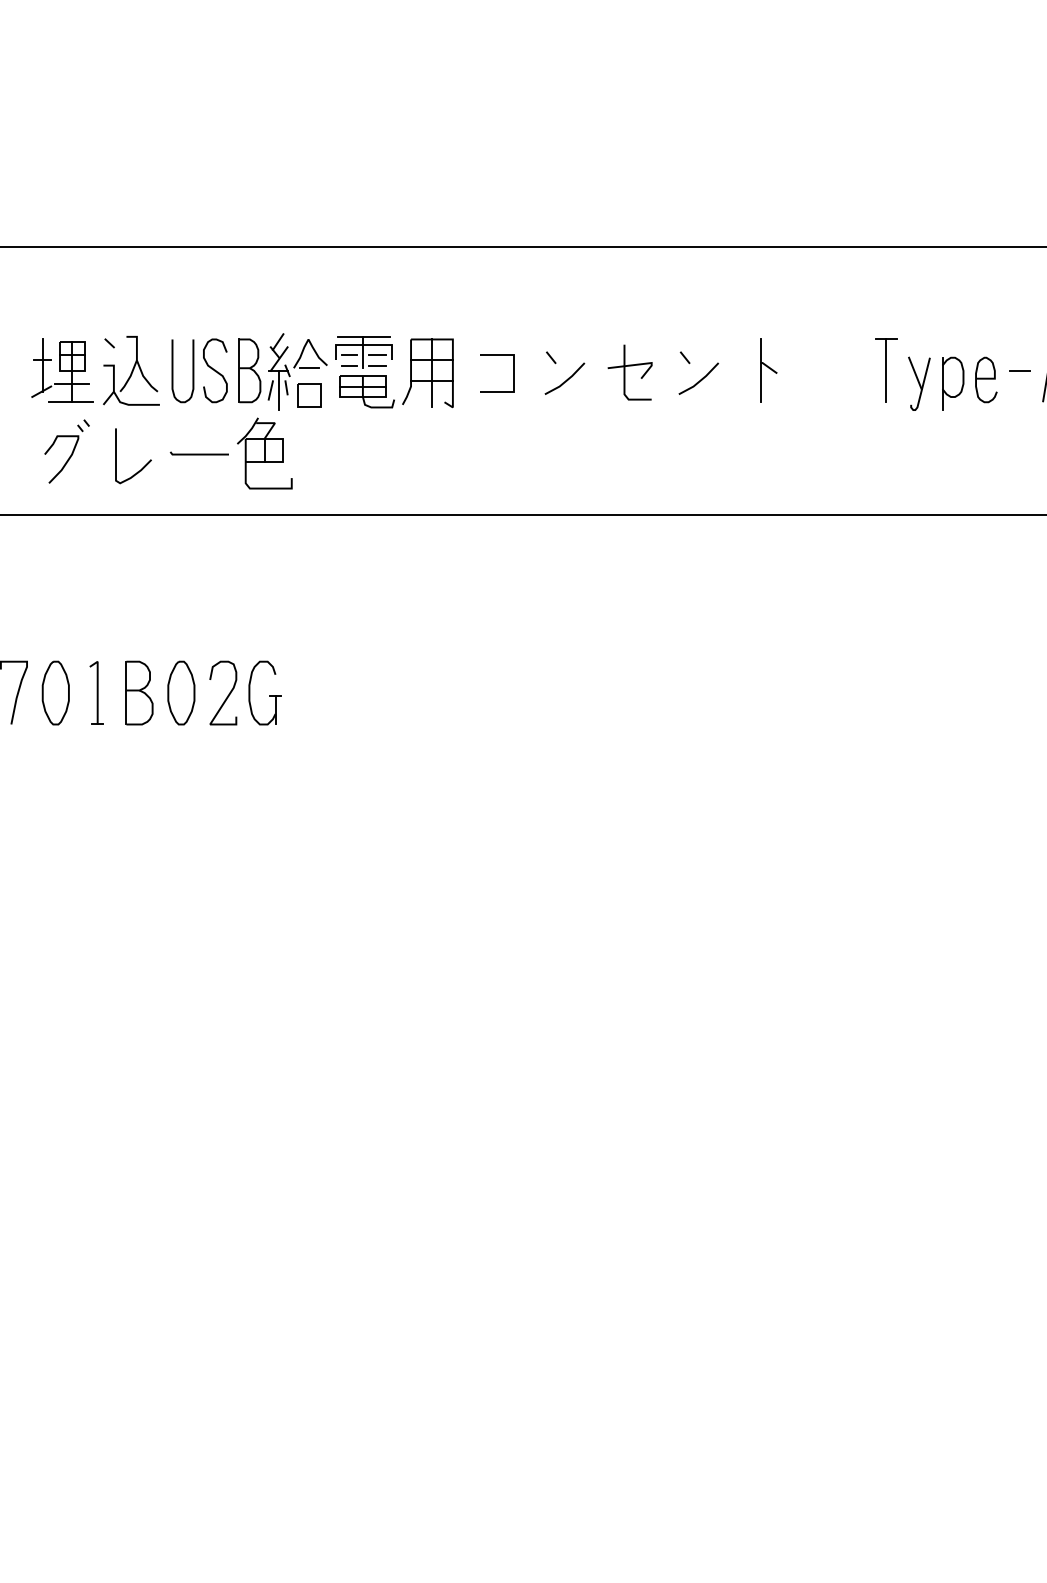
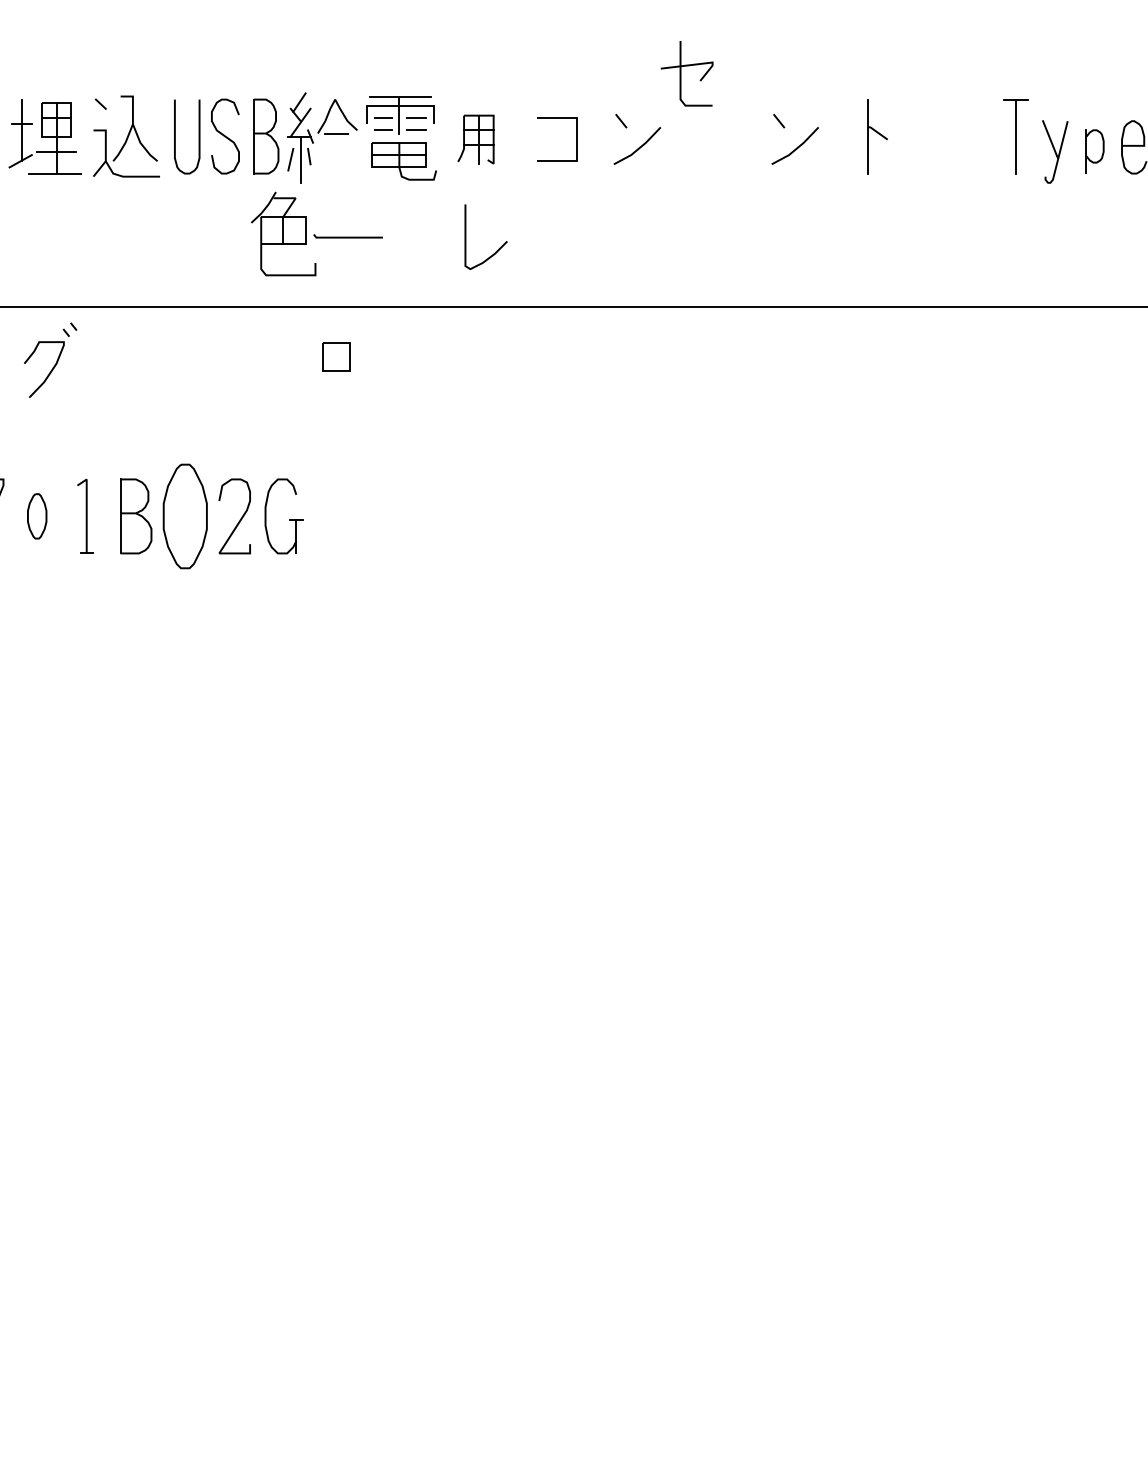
part: (629, 372) -> (686, 73), moved
part: (427, 373) -> (475, 139), size x0.6
part: (953, 383) -> (1095, 151), size x0.7
part: (309, 395) -> (336, 356), moved
part: (66, 451) -> (49, 360), moved
line: (198, 453) -> (346, 236), moved
curve: (143, 466) -> (497, 249), moved
part: (55, 692) -> (36, 515), size x0.6
part: (181, 692) -> (185, 515), size x1.4

